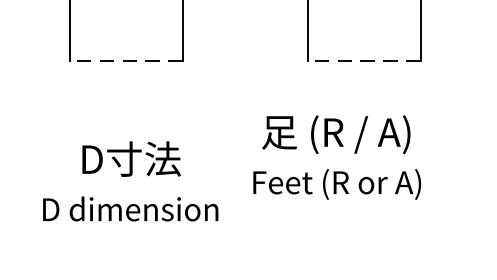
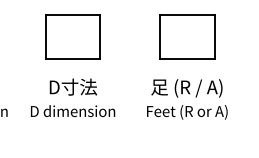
line: (125, 60) -> (72, 58), dashed -> solid
line: (362, 60) -> (186, 58), dashed -> solid
text: (337, 157) -> (187, 99), moved
text: (131, 180) -> (73, 97), moved

